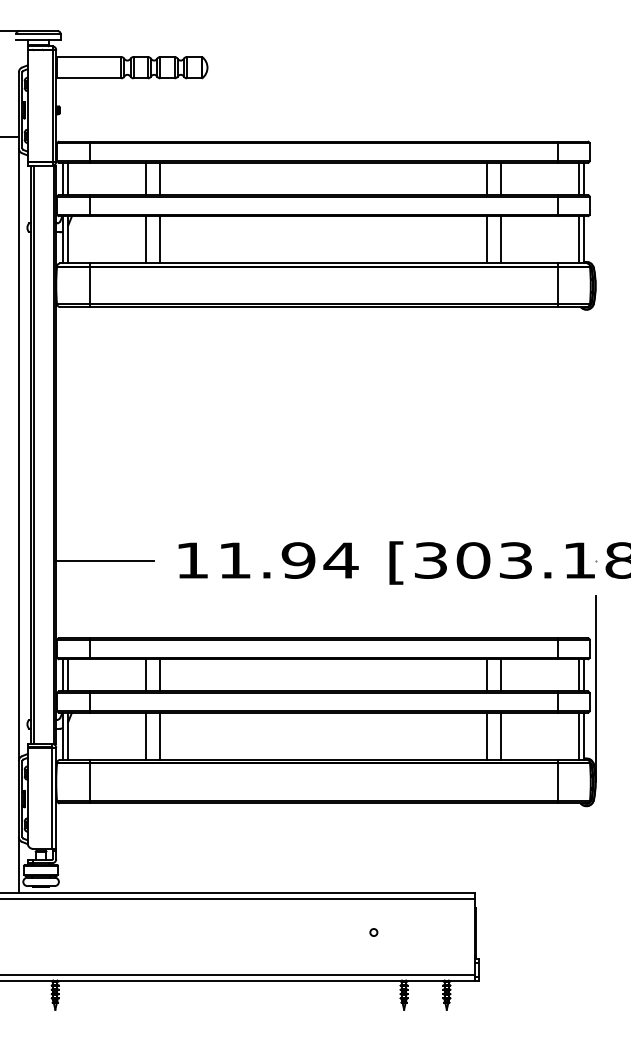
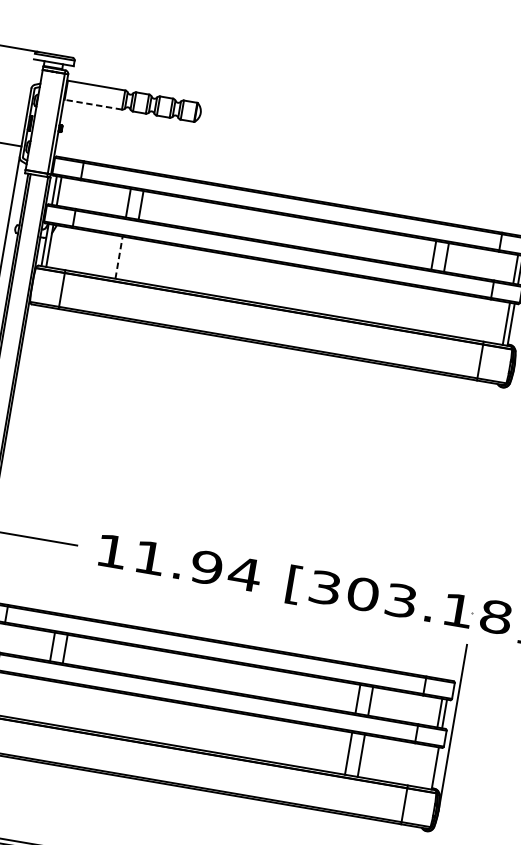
line: (88, 78) -> (92, 104), solid -> dashed
line: (145, 239) -> (119, 257), solid -> dashed
line: (159, 239) -> (131, 259), removed
line: (487, 239) -> (424, 309), removed
line: (501, 239) -> (437, 311), removed
line: (145, 735) -> (43, 700), removed
line: (159, 735) -> (55, 702), removed
line: (578, 735) -> (430, 766), removed

